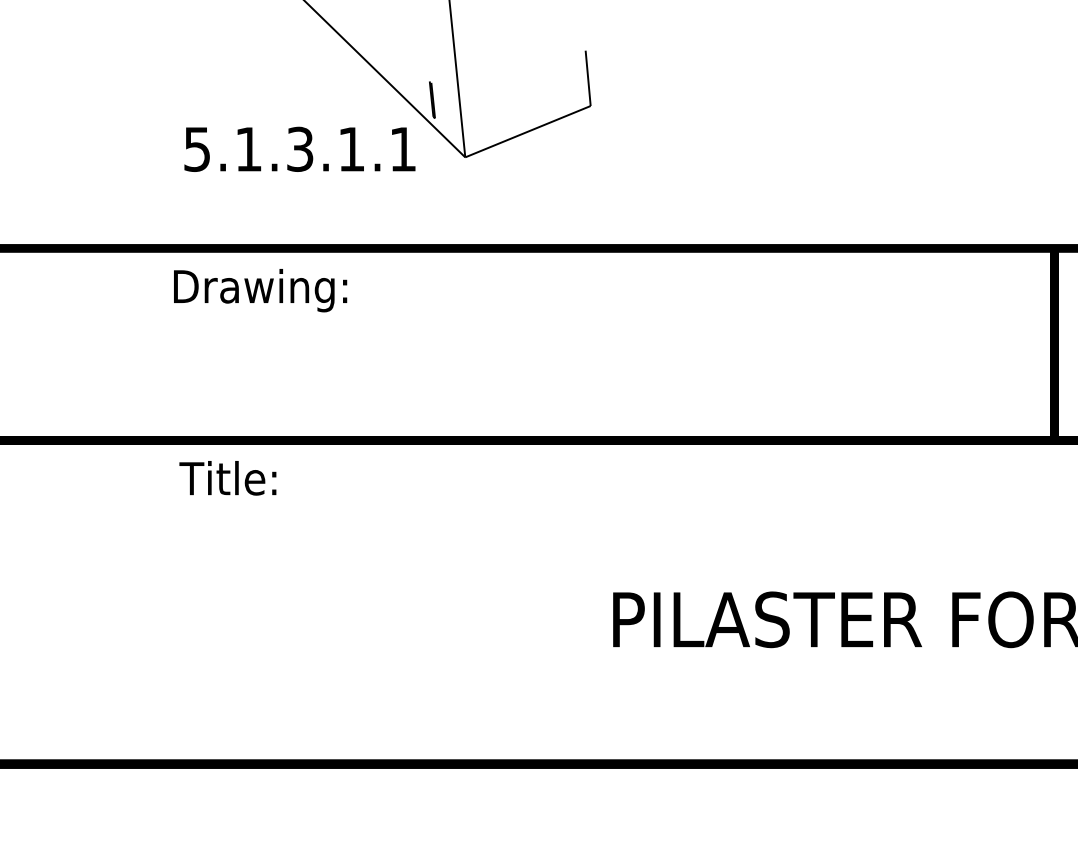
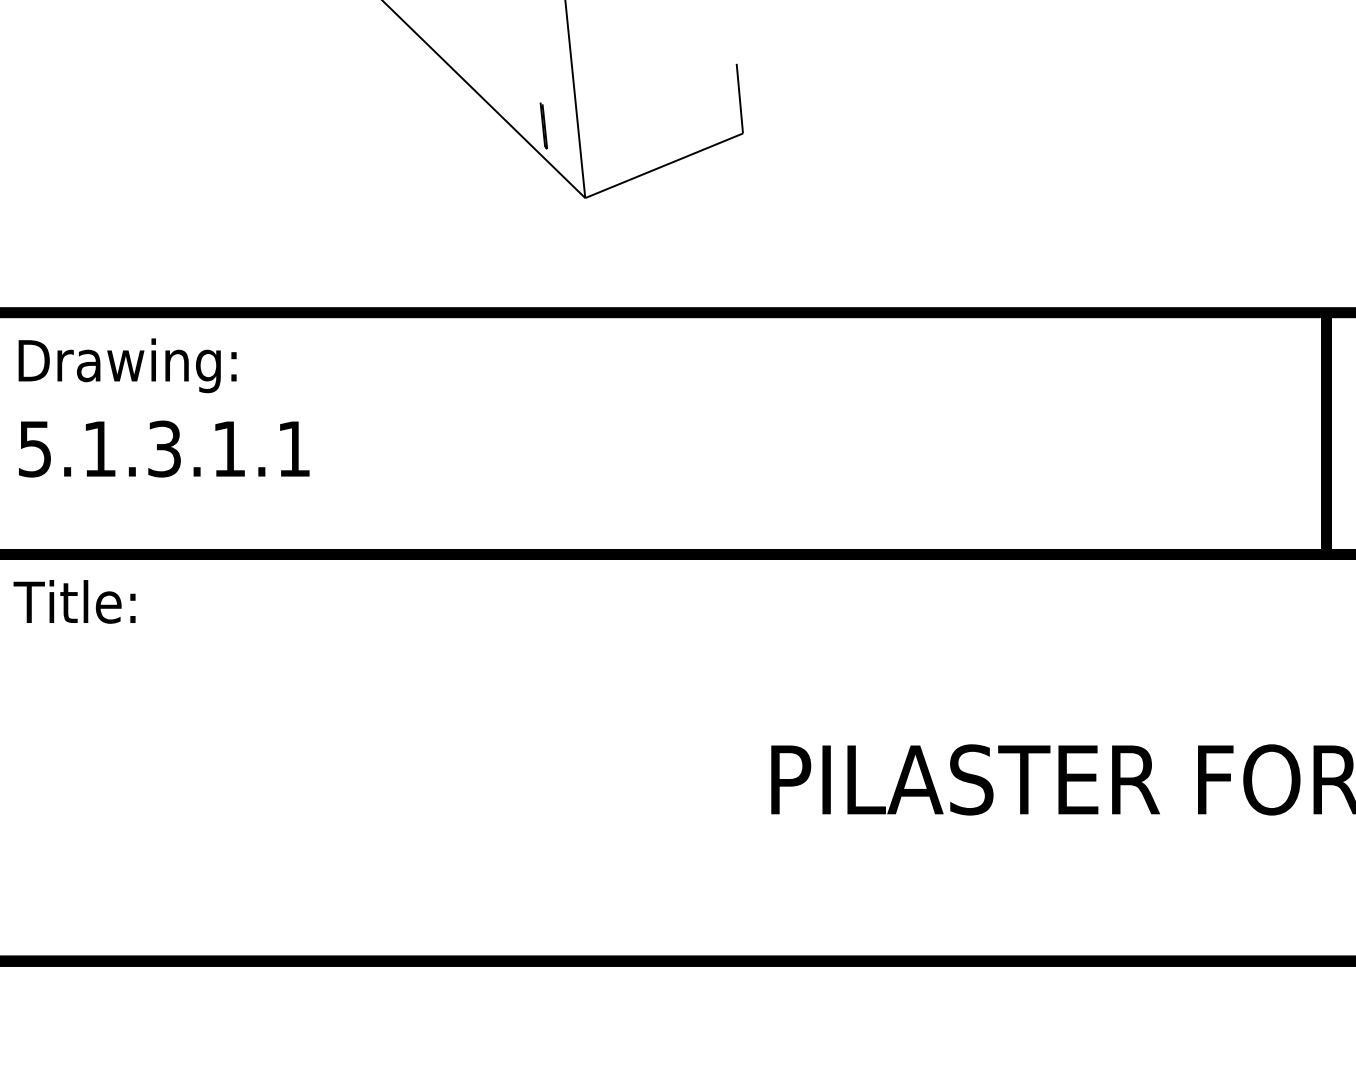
text: (300, 148) -> (164, 448), moved
text: (260, 290) -> (127, 365), moved
text: (227, 477) -> (74, 601), moved

